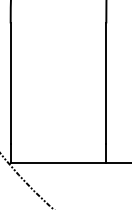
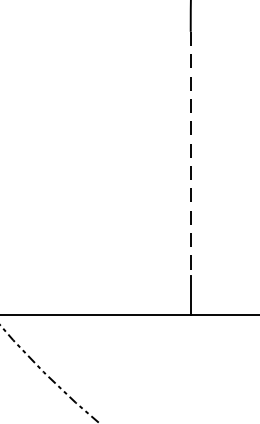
line: (106, 84) -> (191, 155), solid -> dashed

